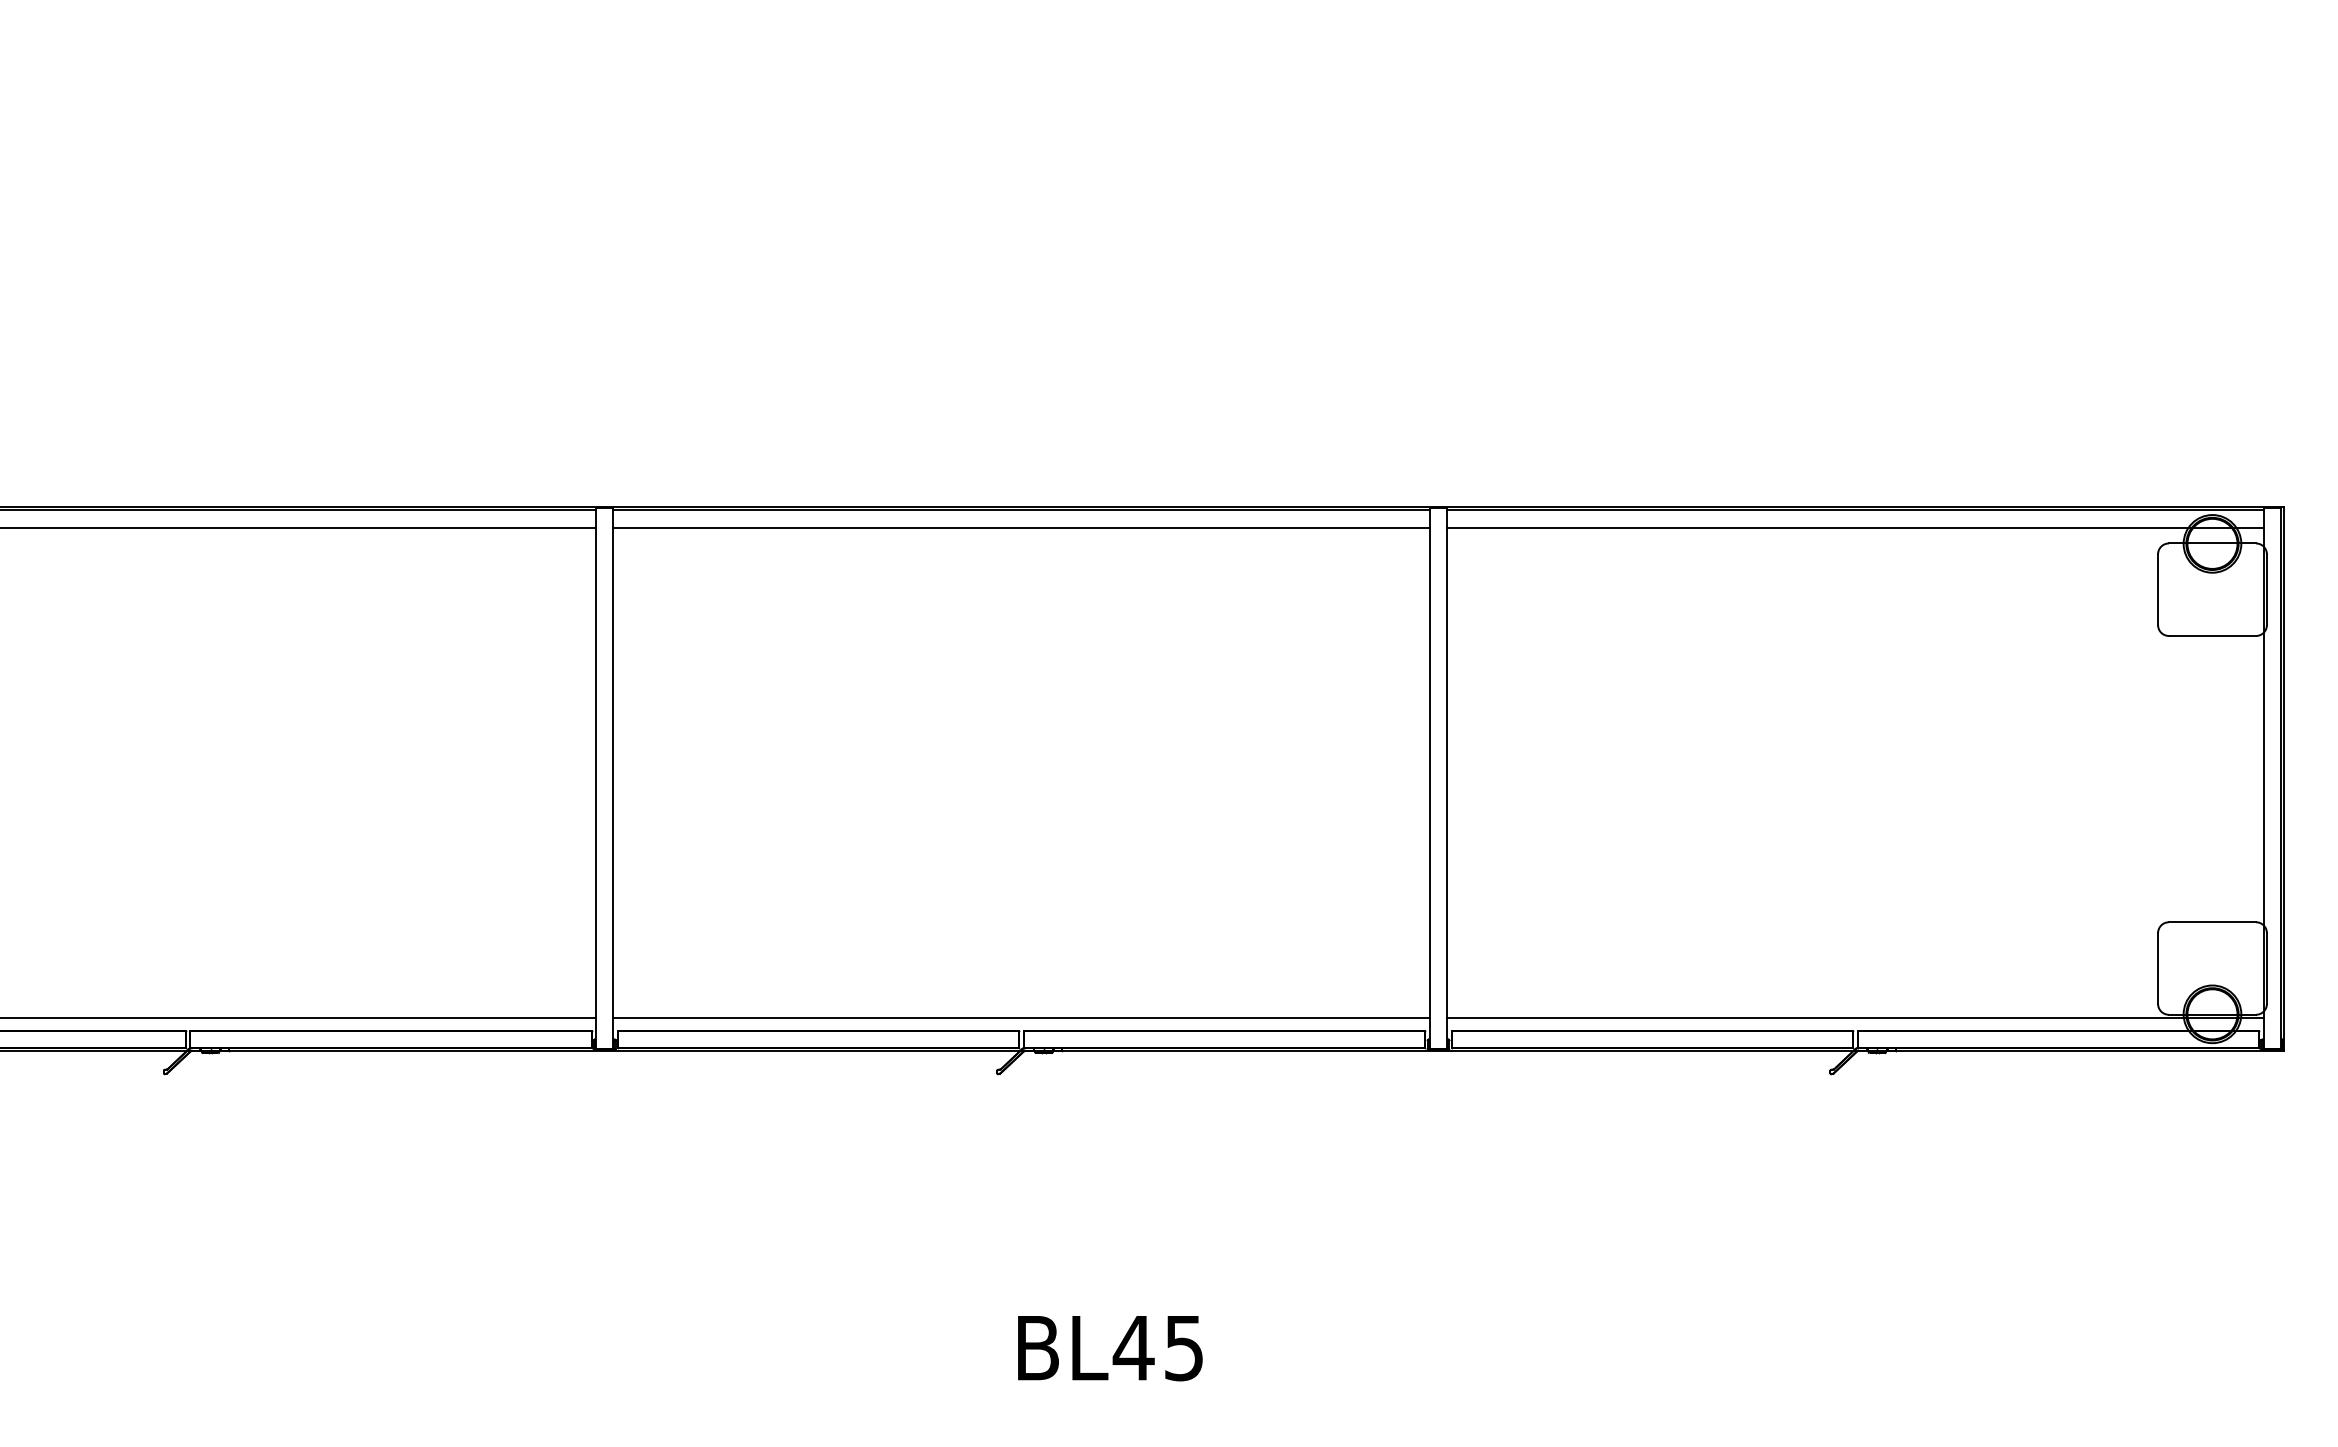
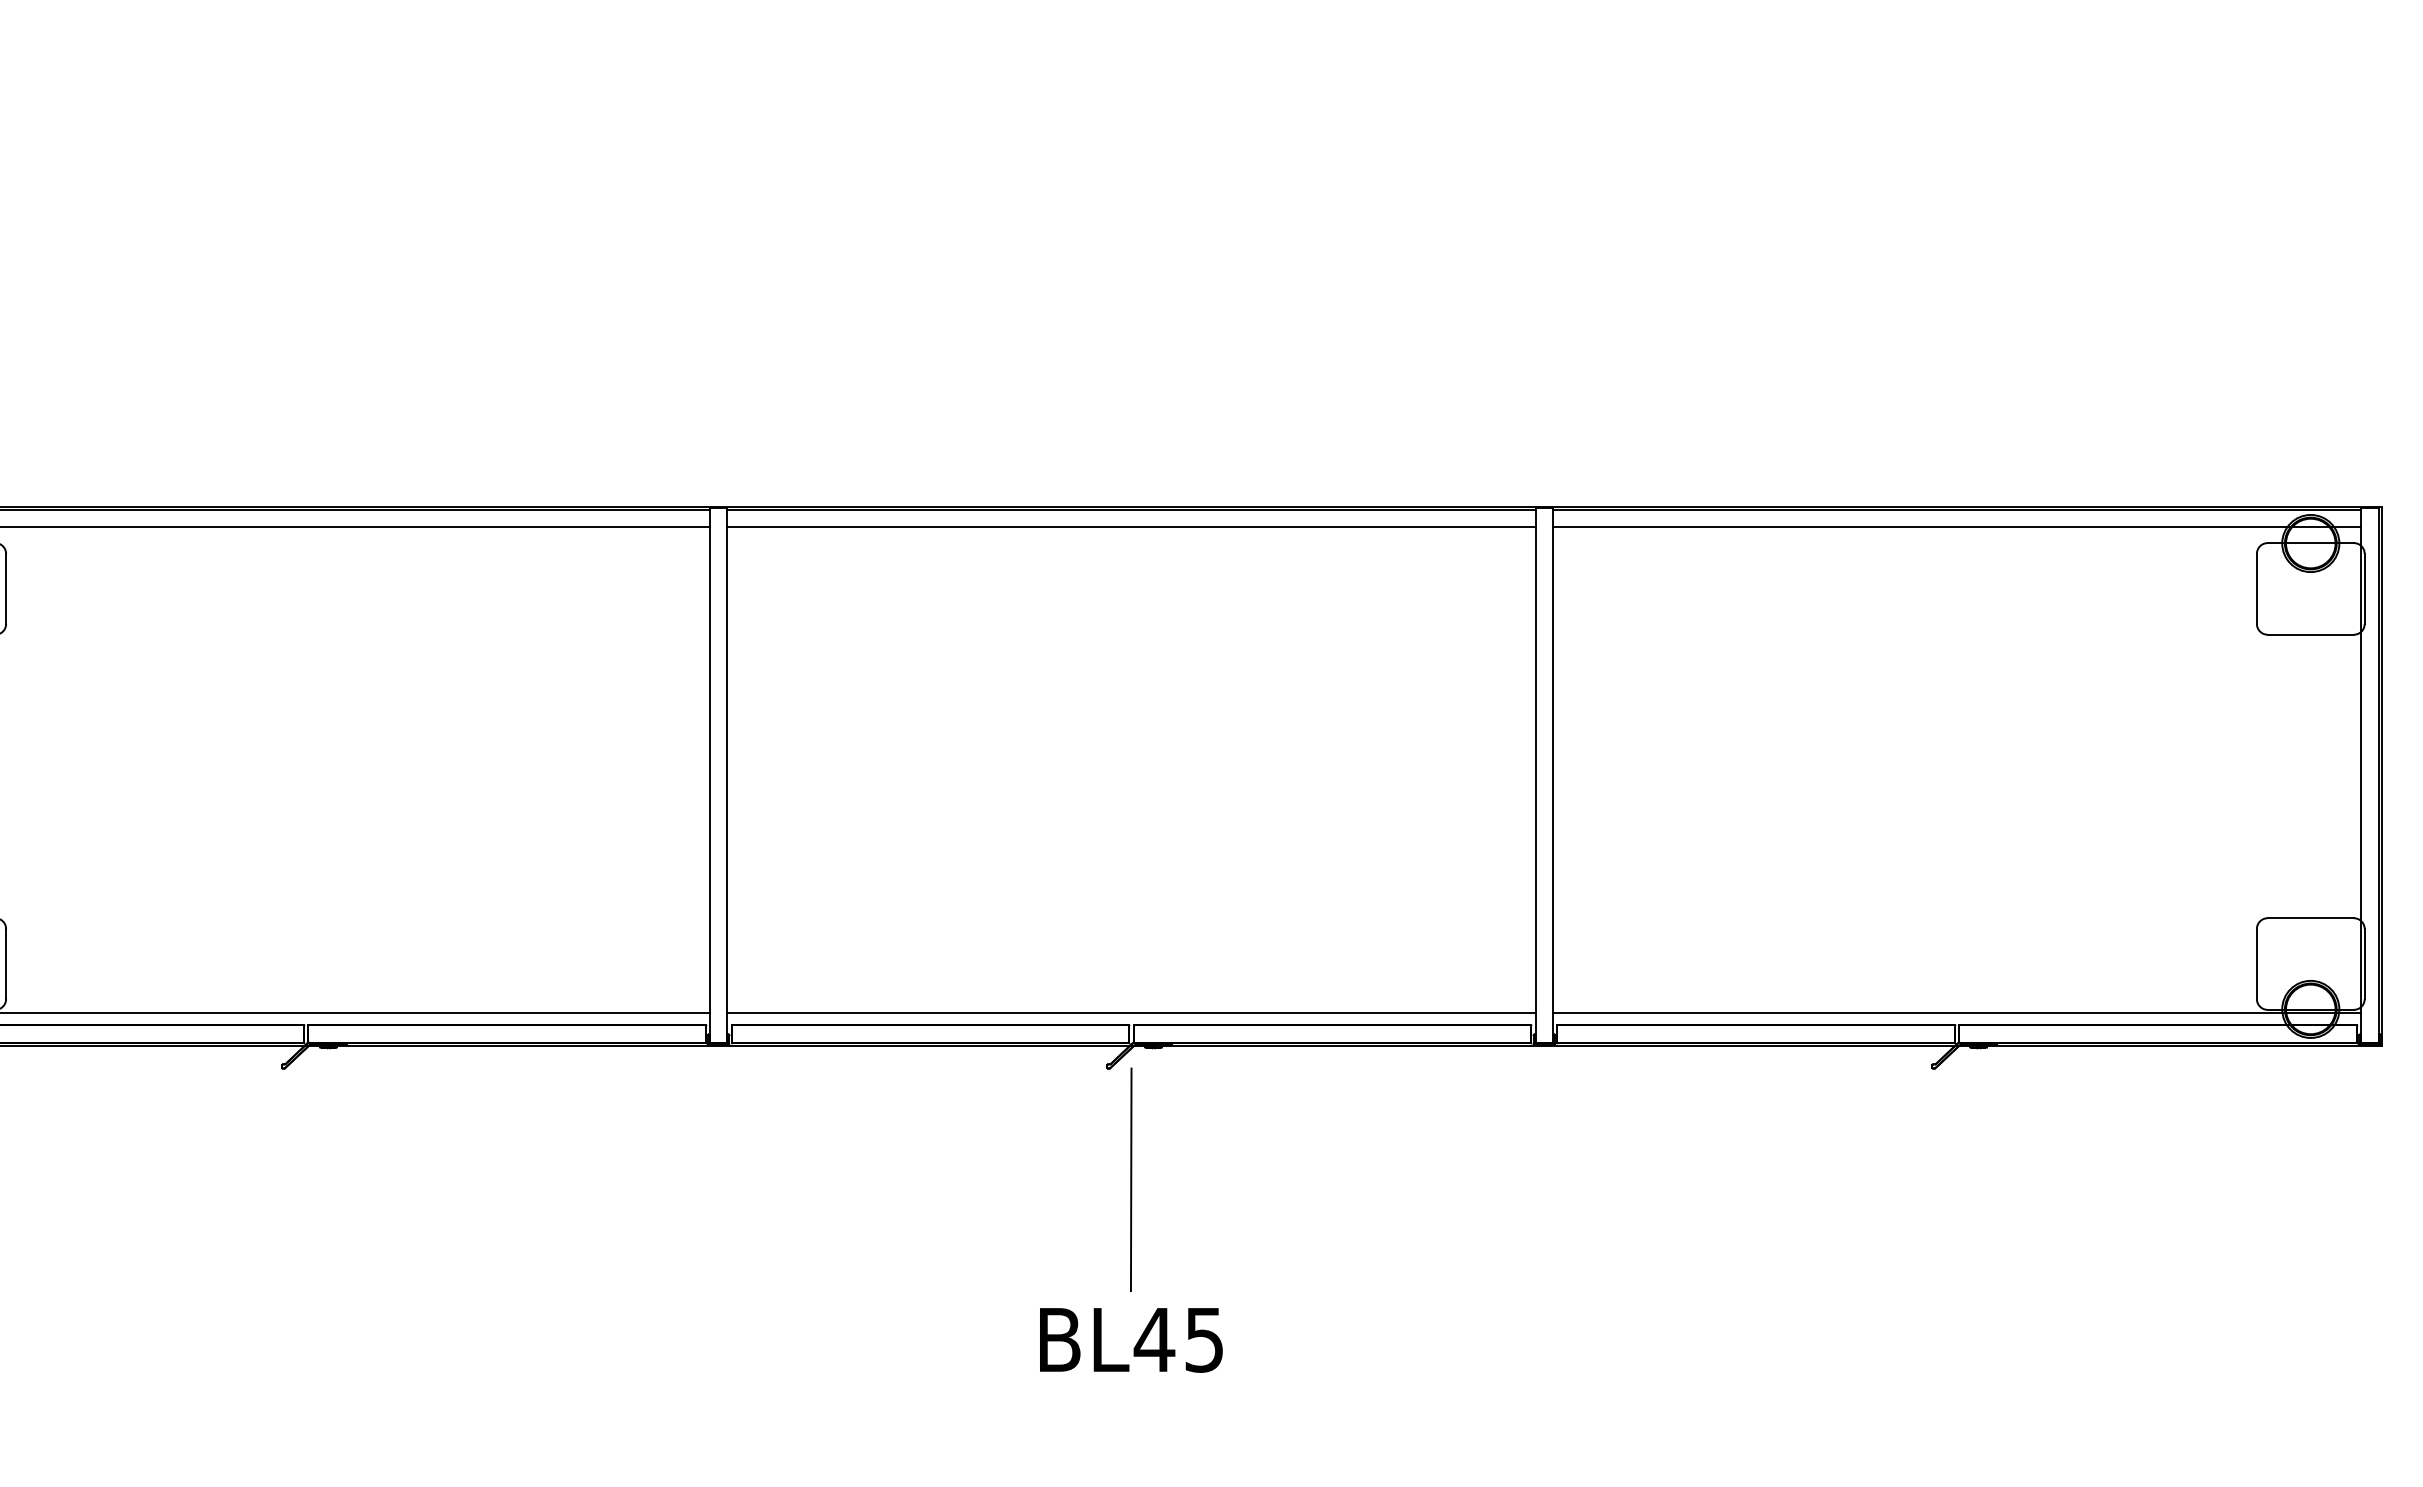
line: (1020, 1186) -> (1130, 1179), added
text: (1110, 1348) -> (1131, 1340), moved

